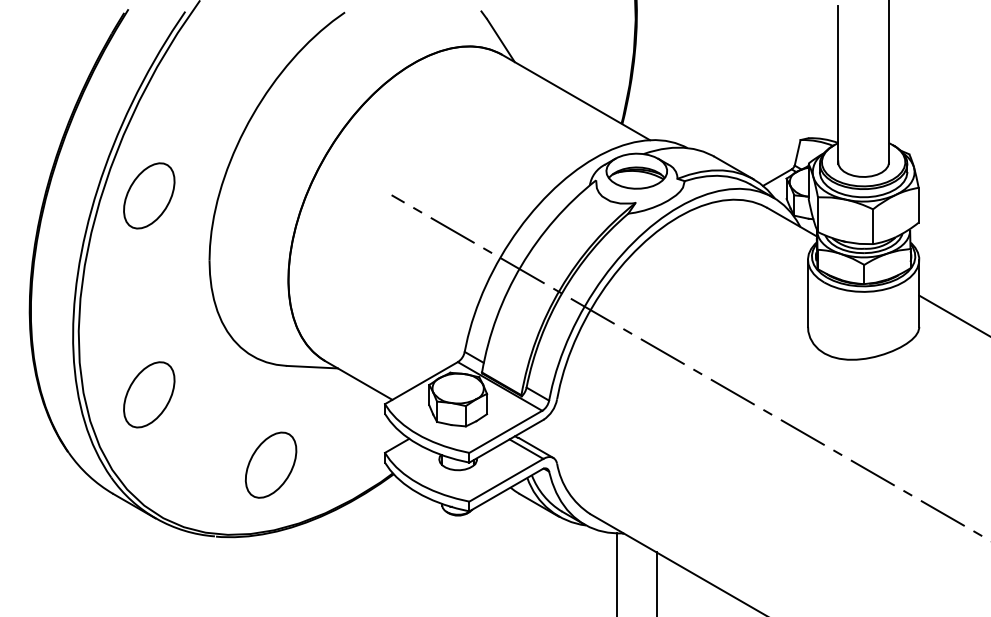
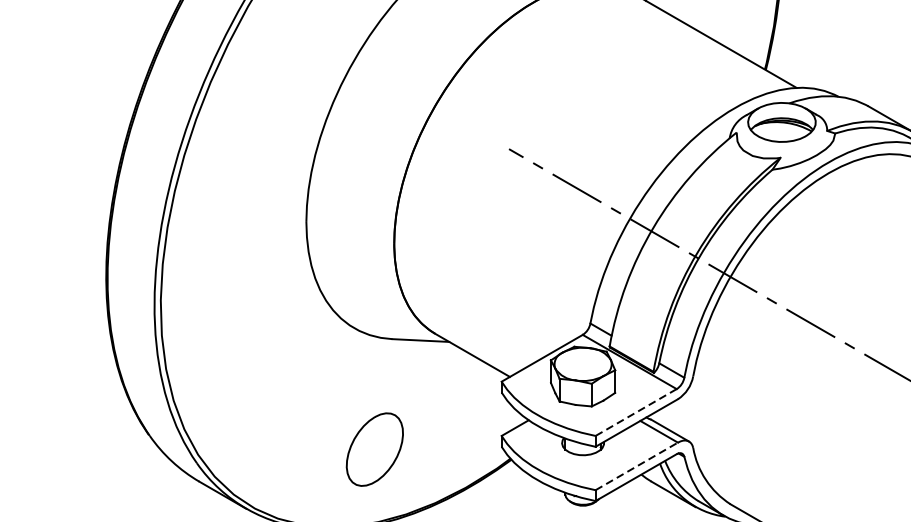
part: (149, 195) -> (239, 149), removed
part: (149, 394) -> (239, 370), removed
line: (505, 432) -> (635, 413), solid -> dashed
line: (506, 480) -> (636, 466), solid -> dashed

